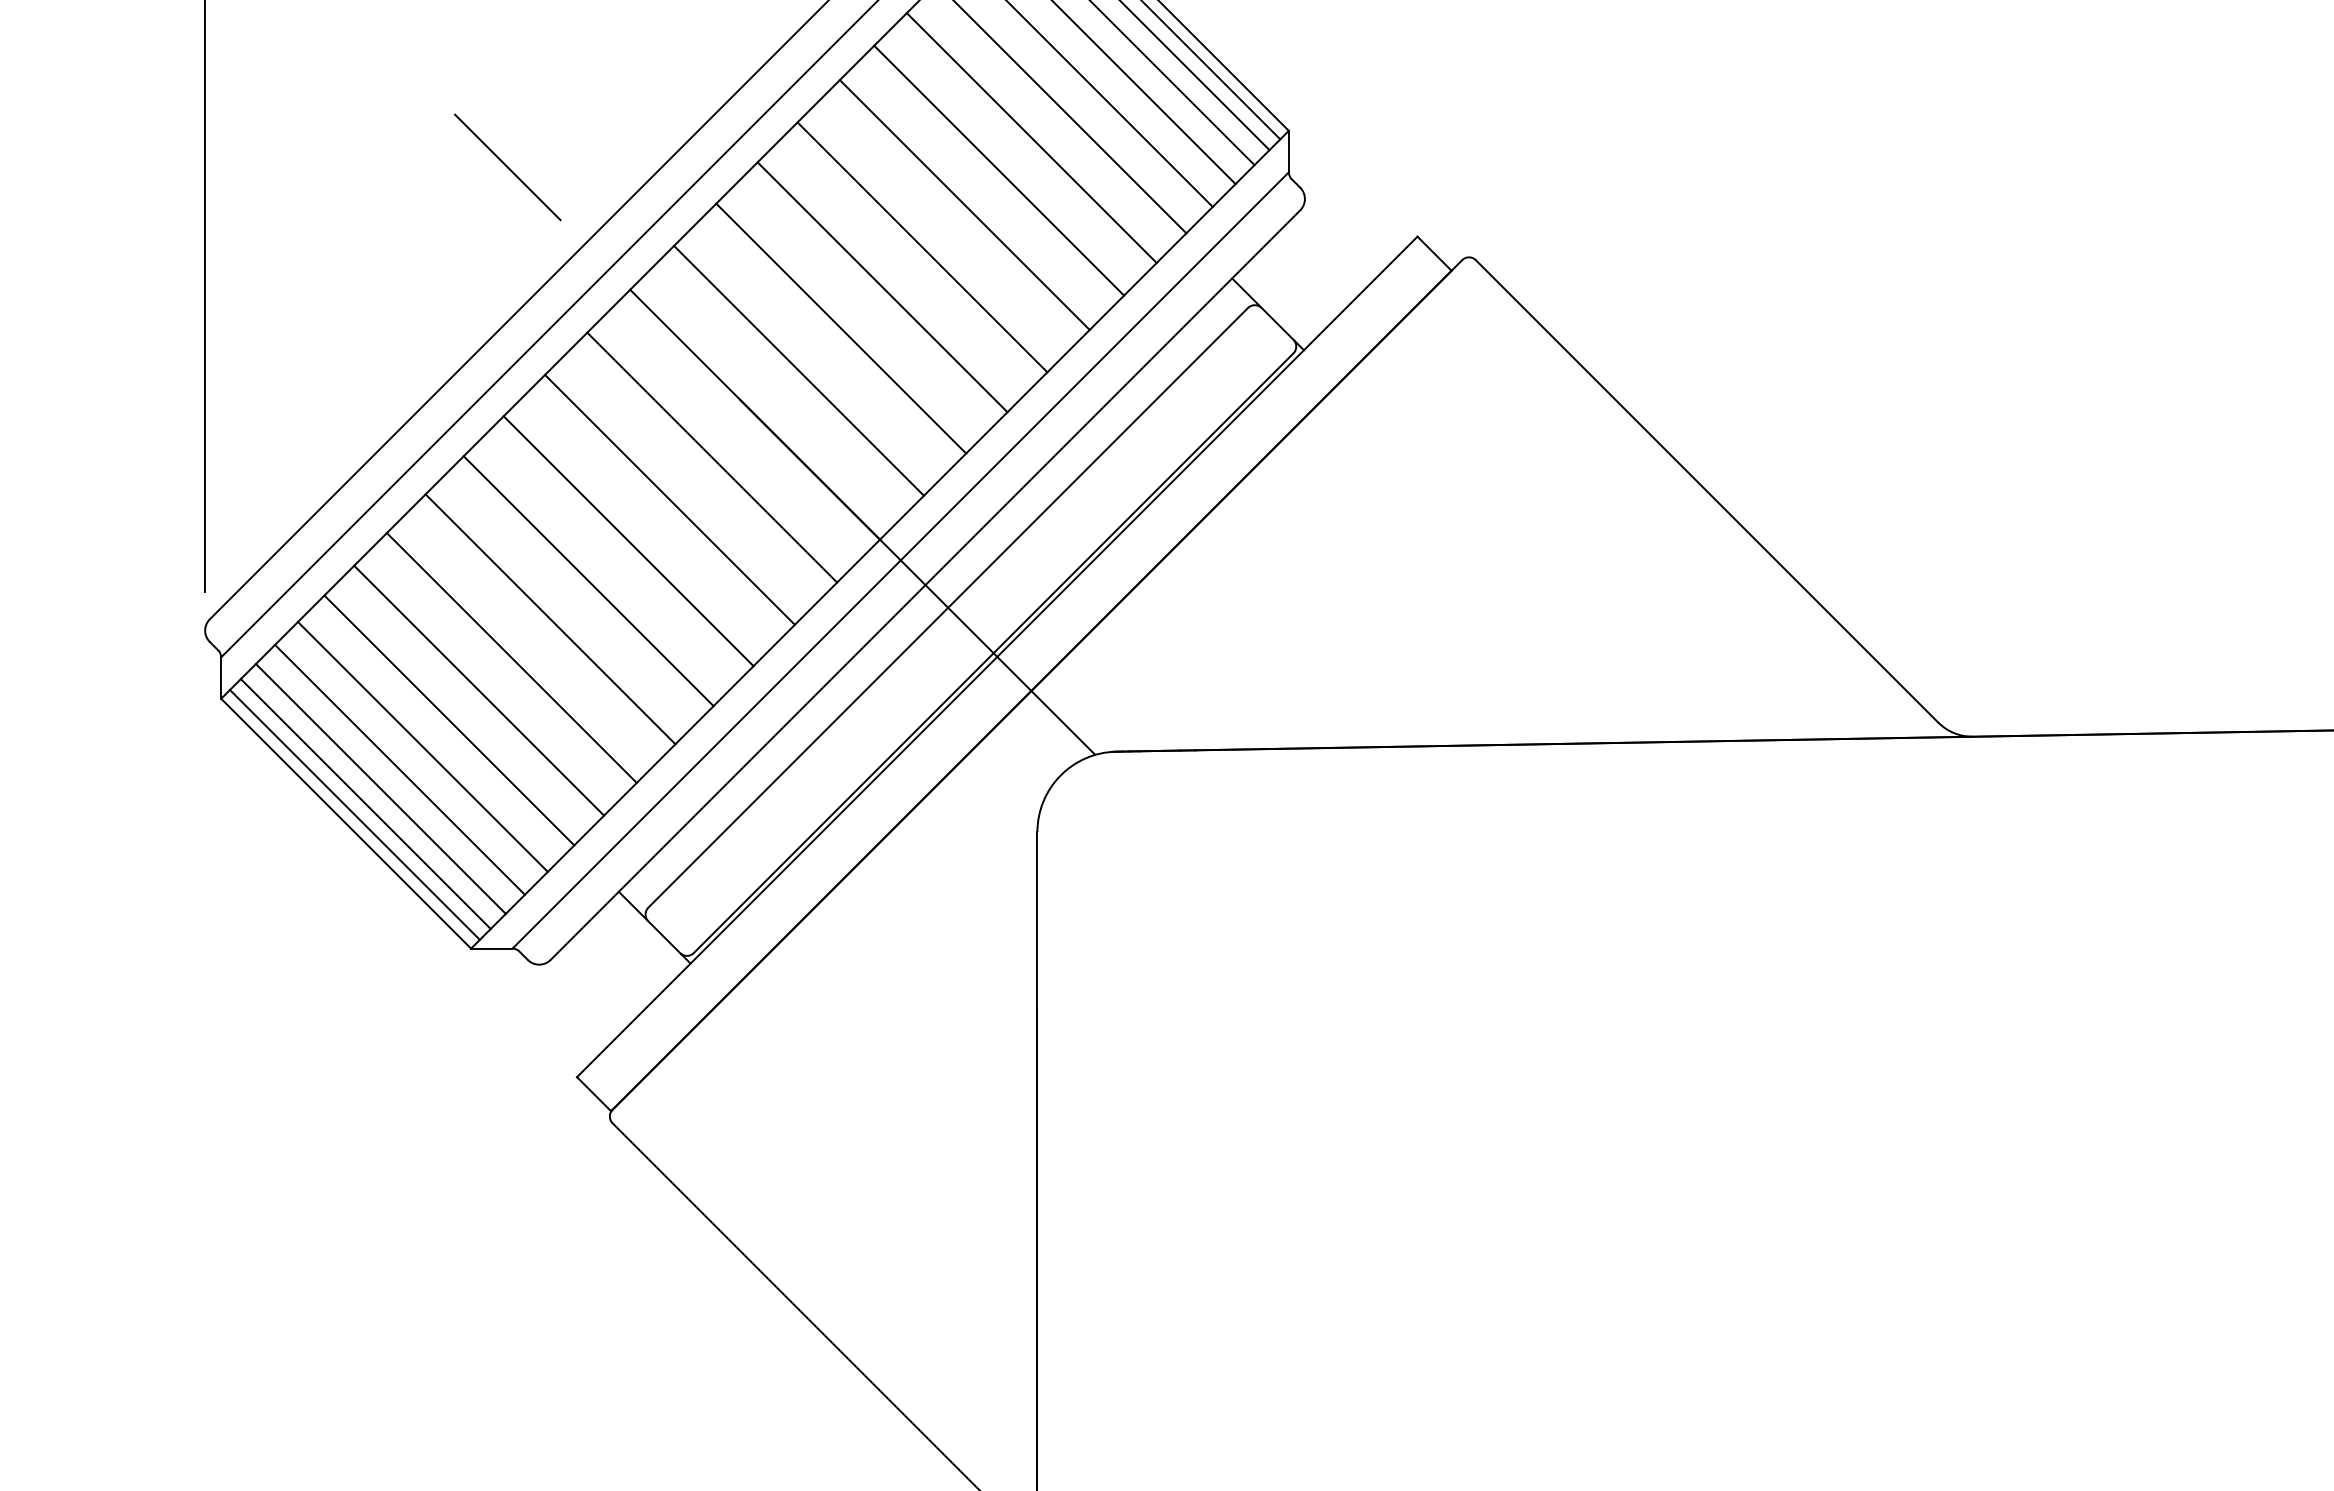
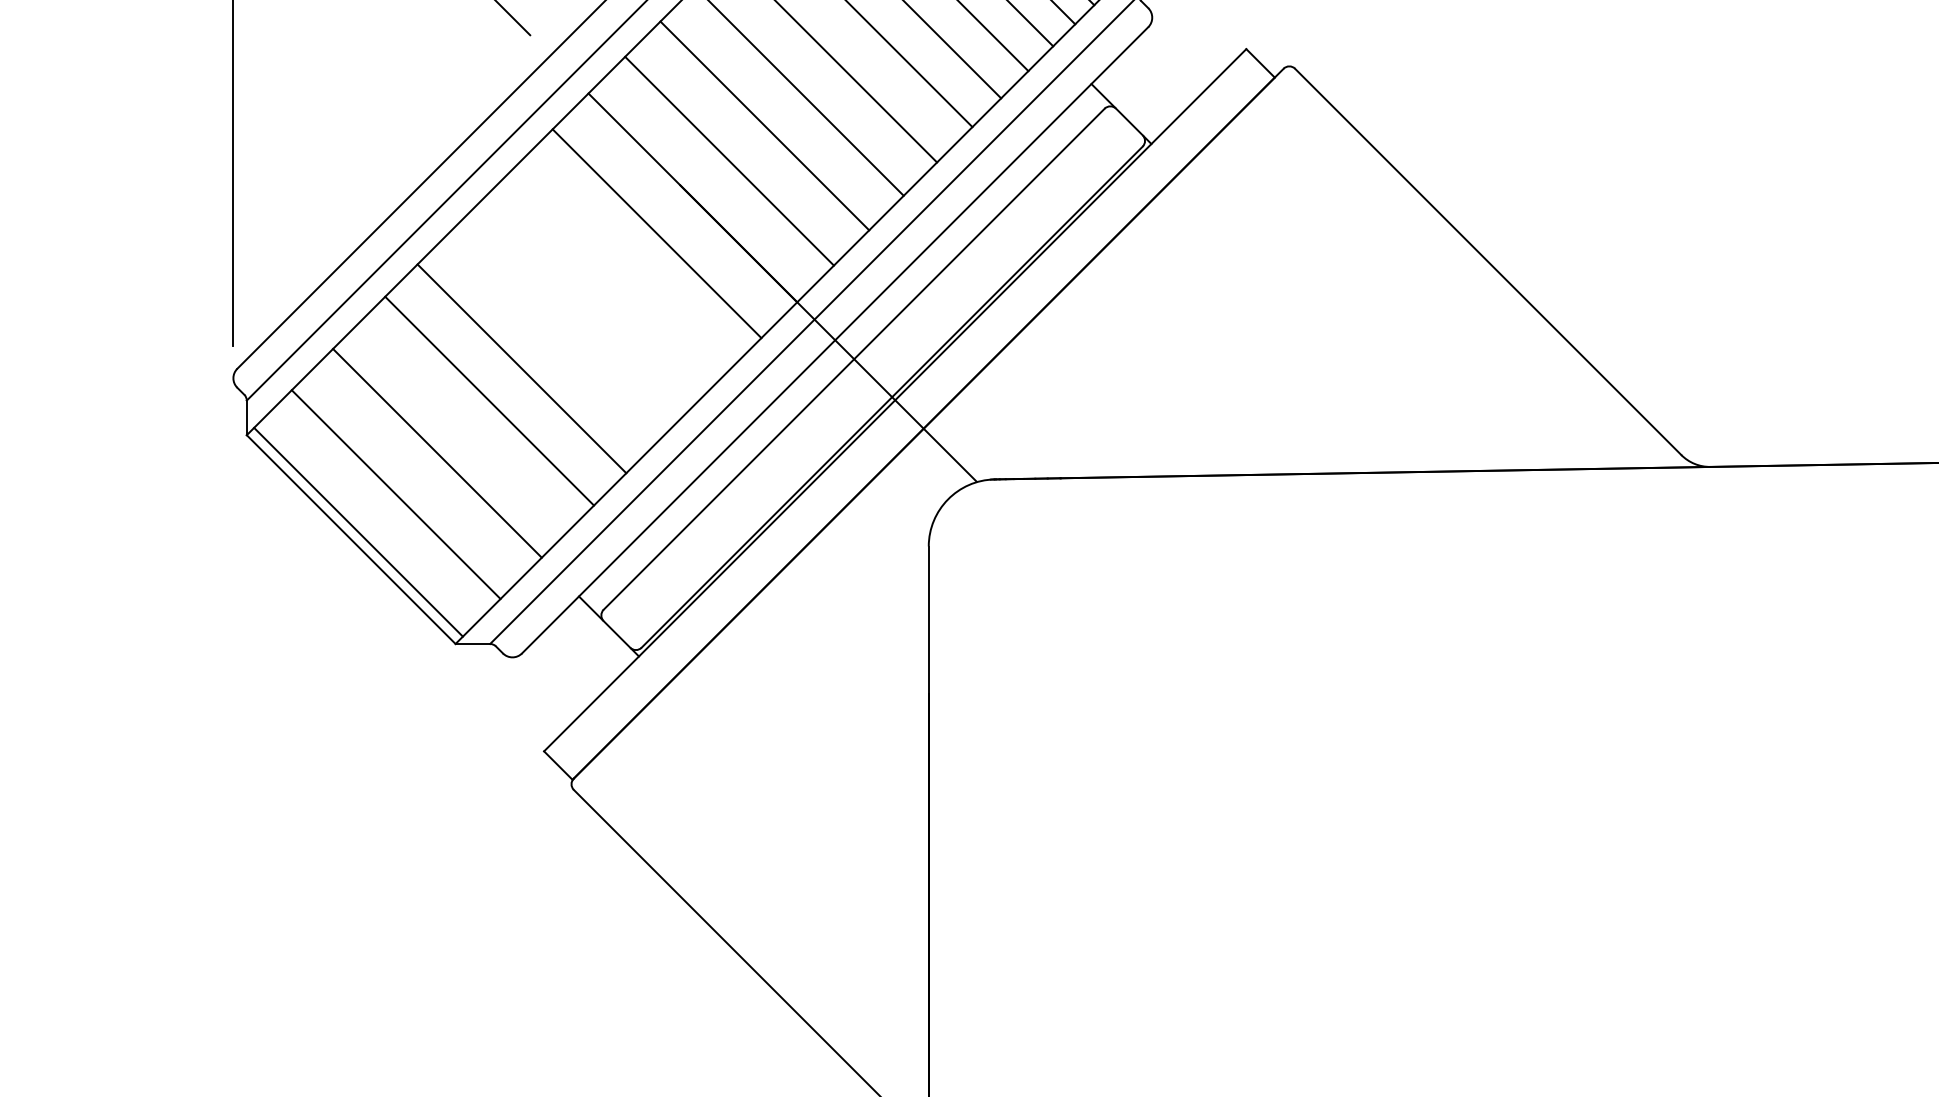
line: (669, 499) -> (621, 268), removed
line: (628, 541) -> (587, 303), removed
line: (588, 581) -> (553, 337), removed
line: (479, 690) -> (462, 428), removed
line: (422, 746) -> (414, 475), removed
line: (380, 788) -> (379, 510), removed
line: (365, 803) -> (367, 522), removed

